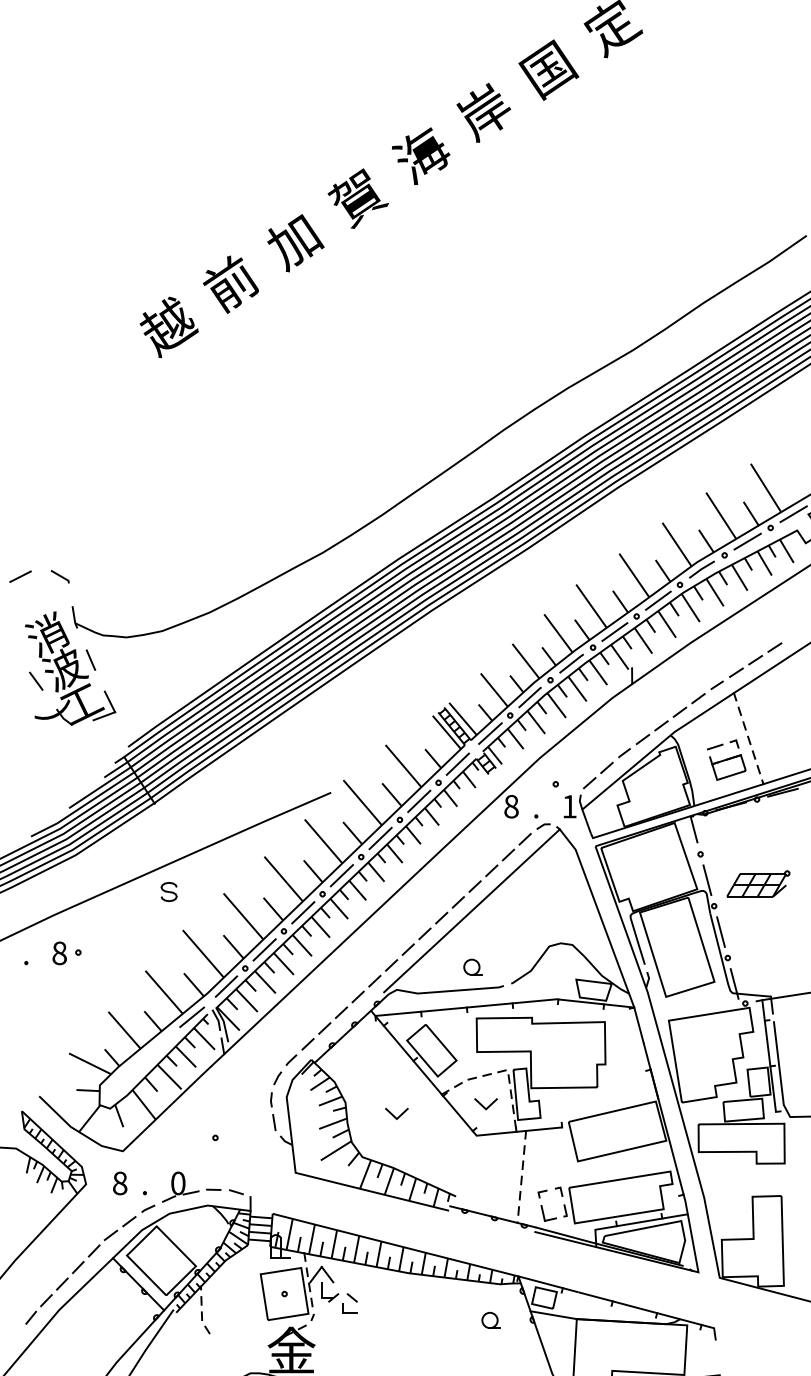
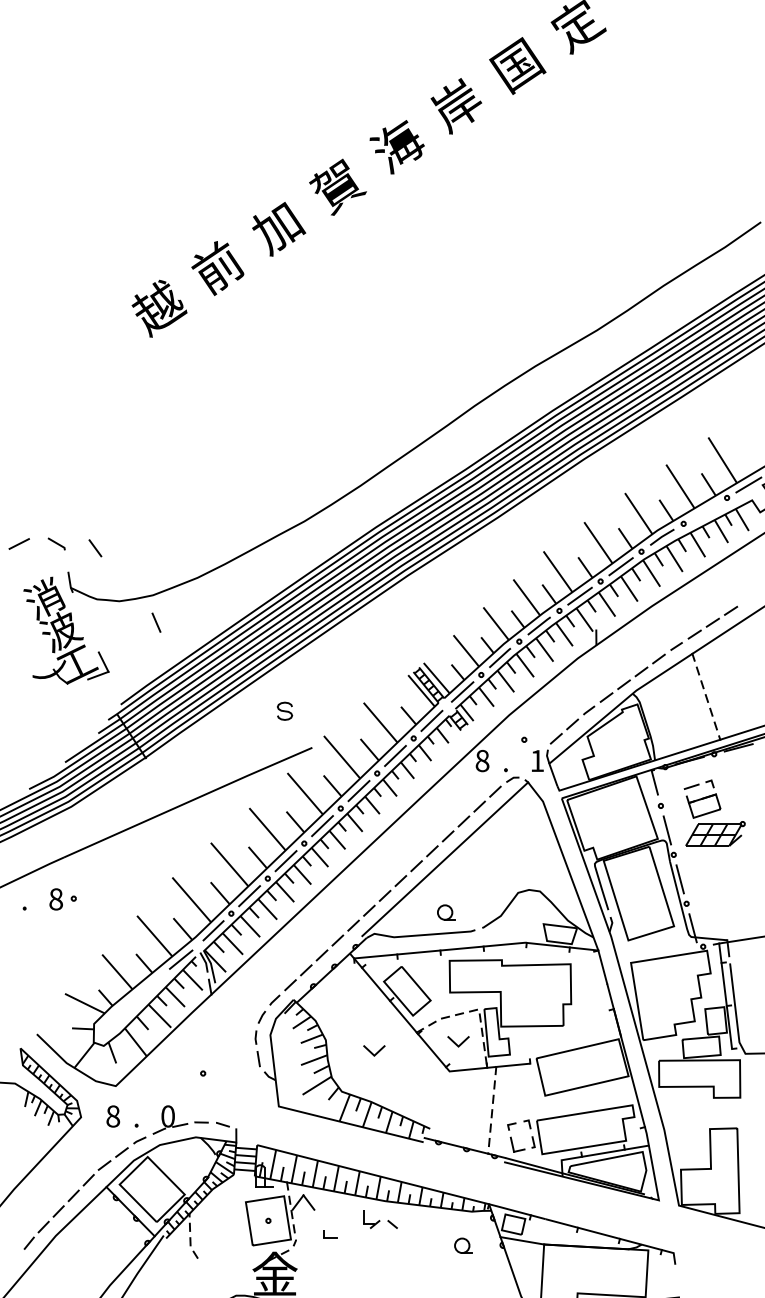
line: (747, 541) -> (705, 510), removed
line: (90, 659) -> (156, 622), moved
line: (36, 680) -> (95, 547), moved
part: (726, 759) -> (702, 798), moved
part: (168, 892) -> (284, 711), moved
part: (339, 1292) -> (380, 1219), moved

